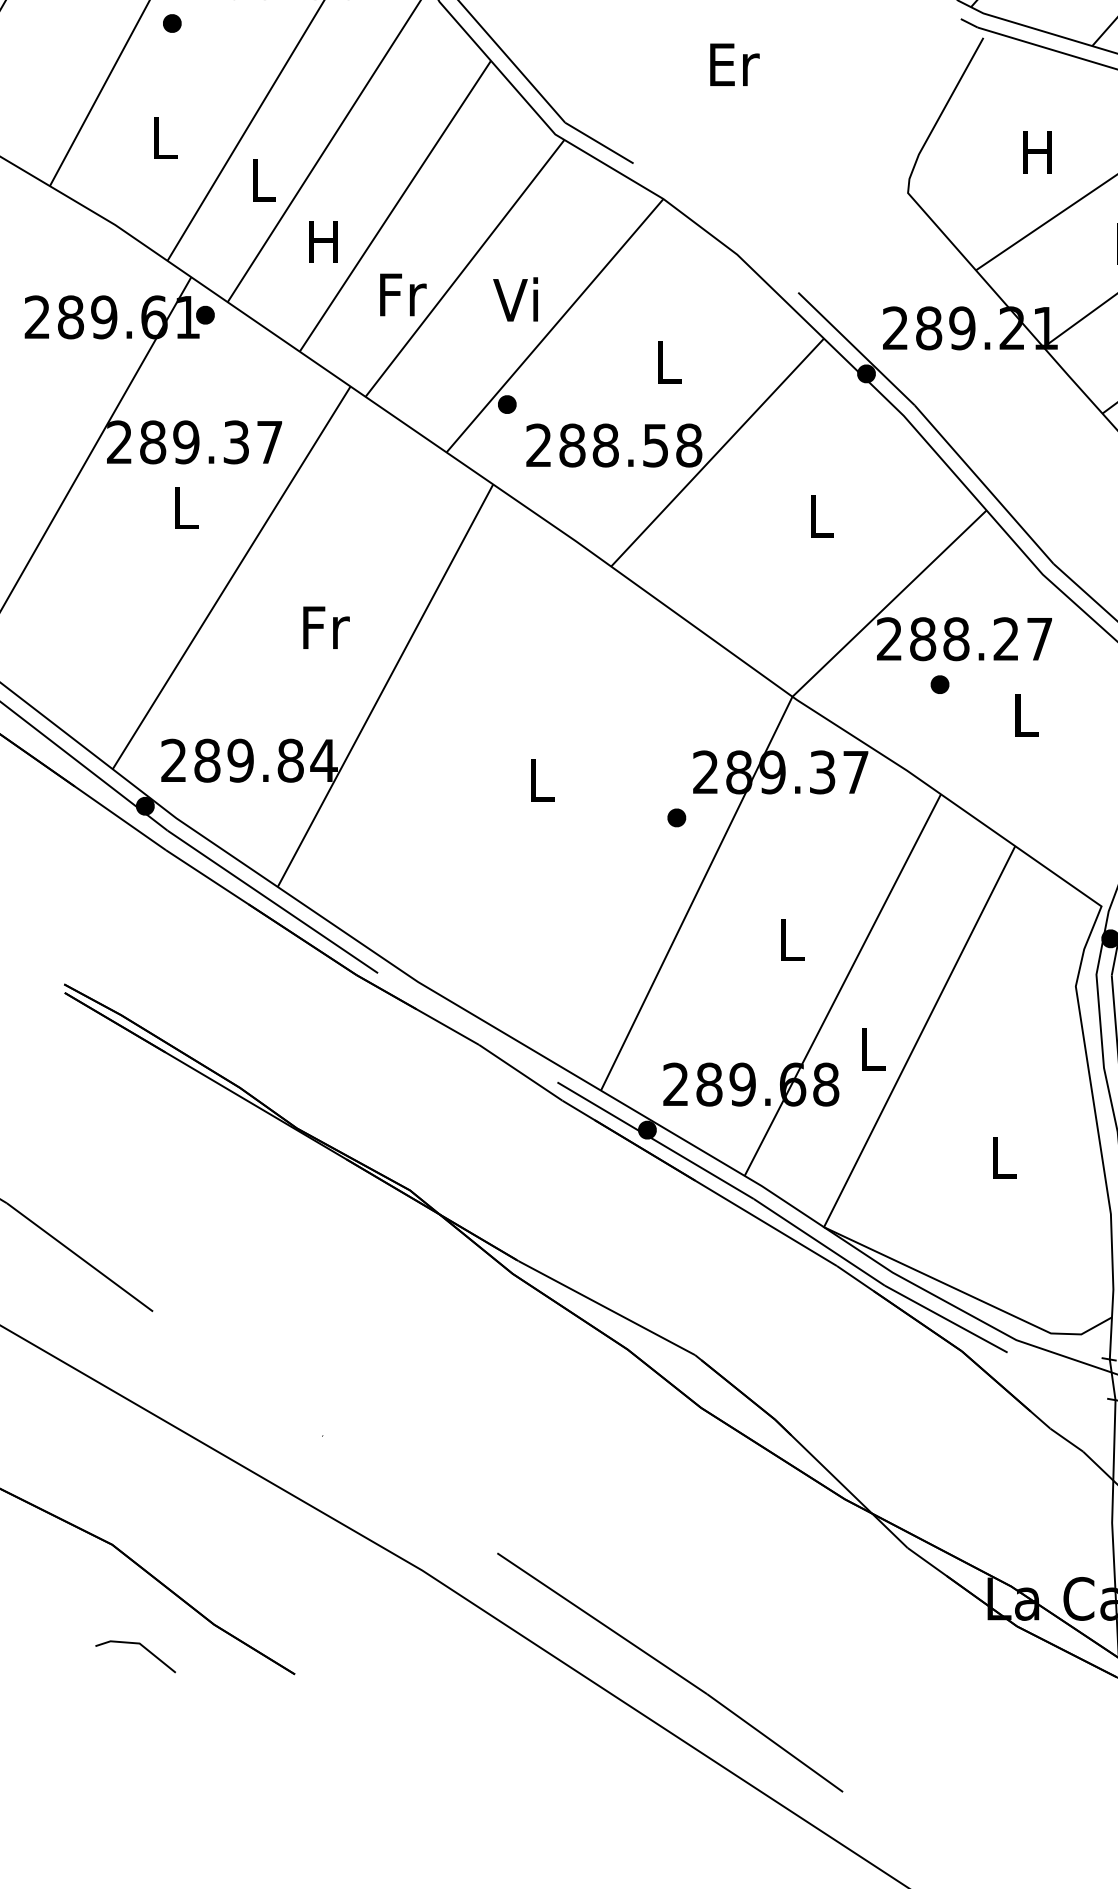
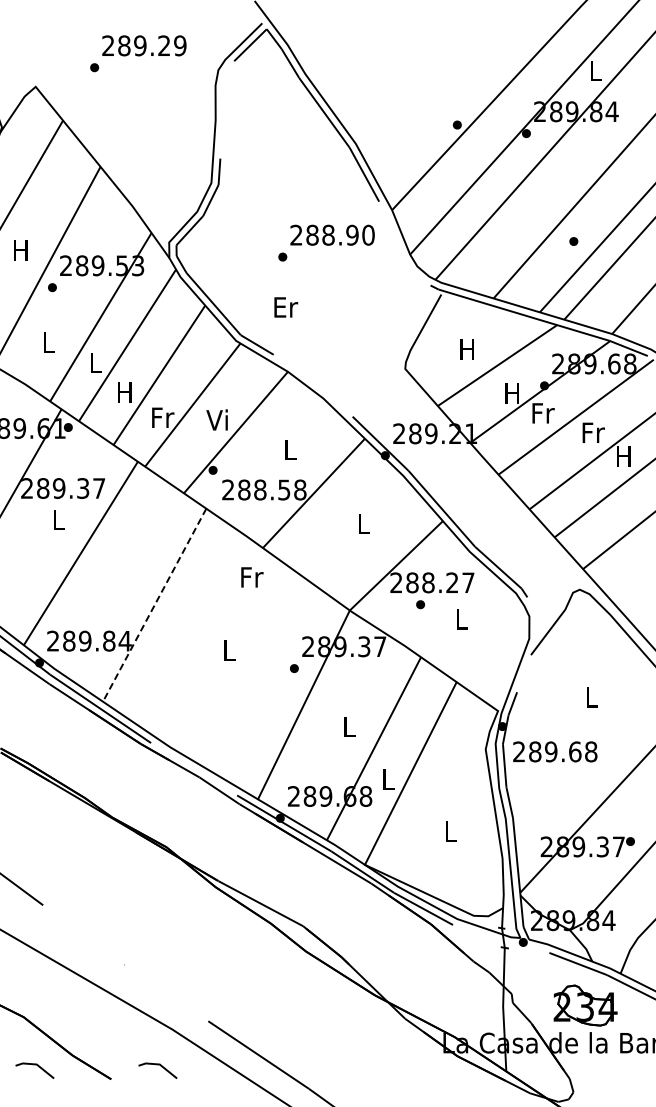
text: (735, 64) -> (286, 307), moved
text: (326, 627) -> (252, 577), moved
line: (385, 686) -> (154, 605), solid -> dashed
line: (391, 1645) -> (157, 1065), added

